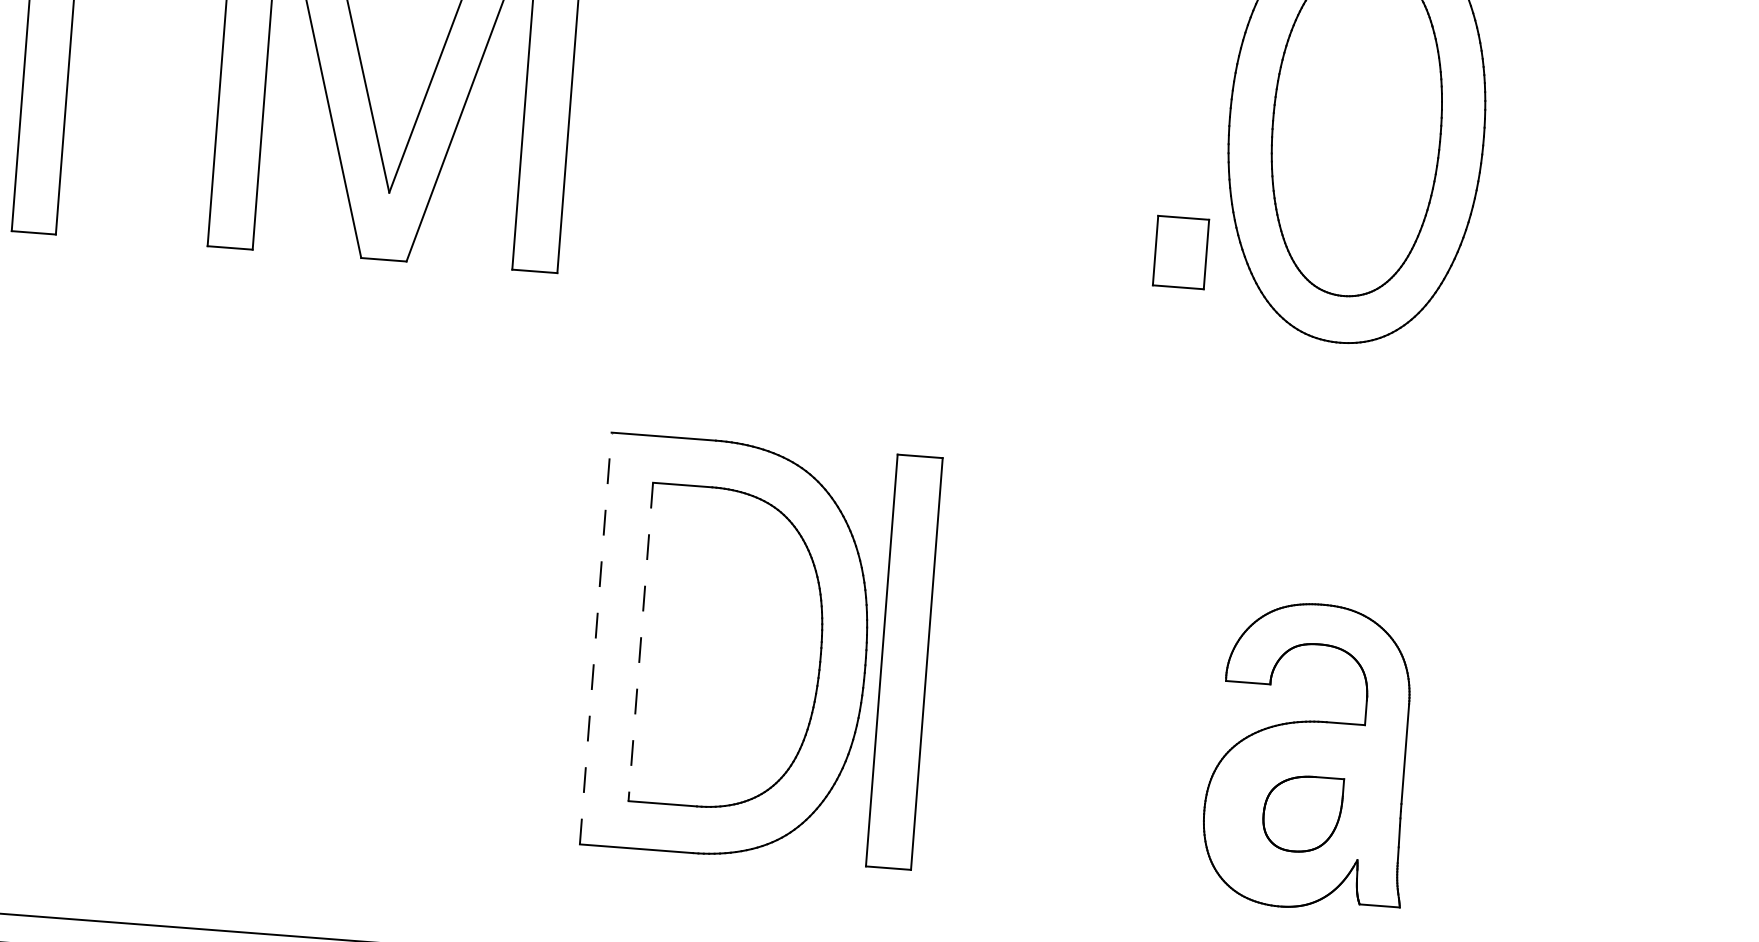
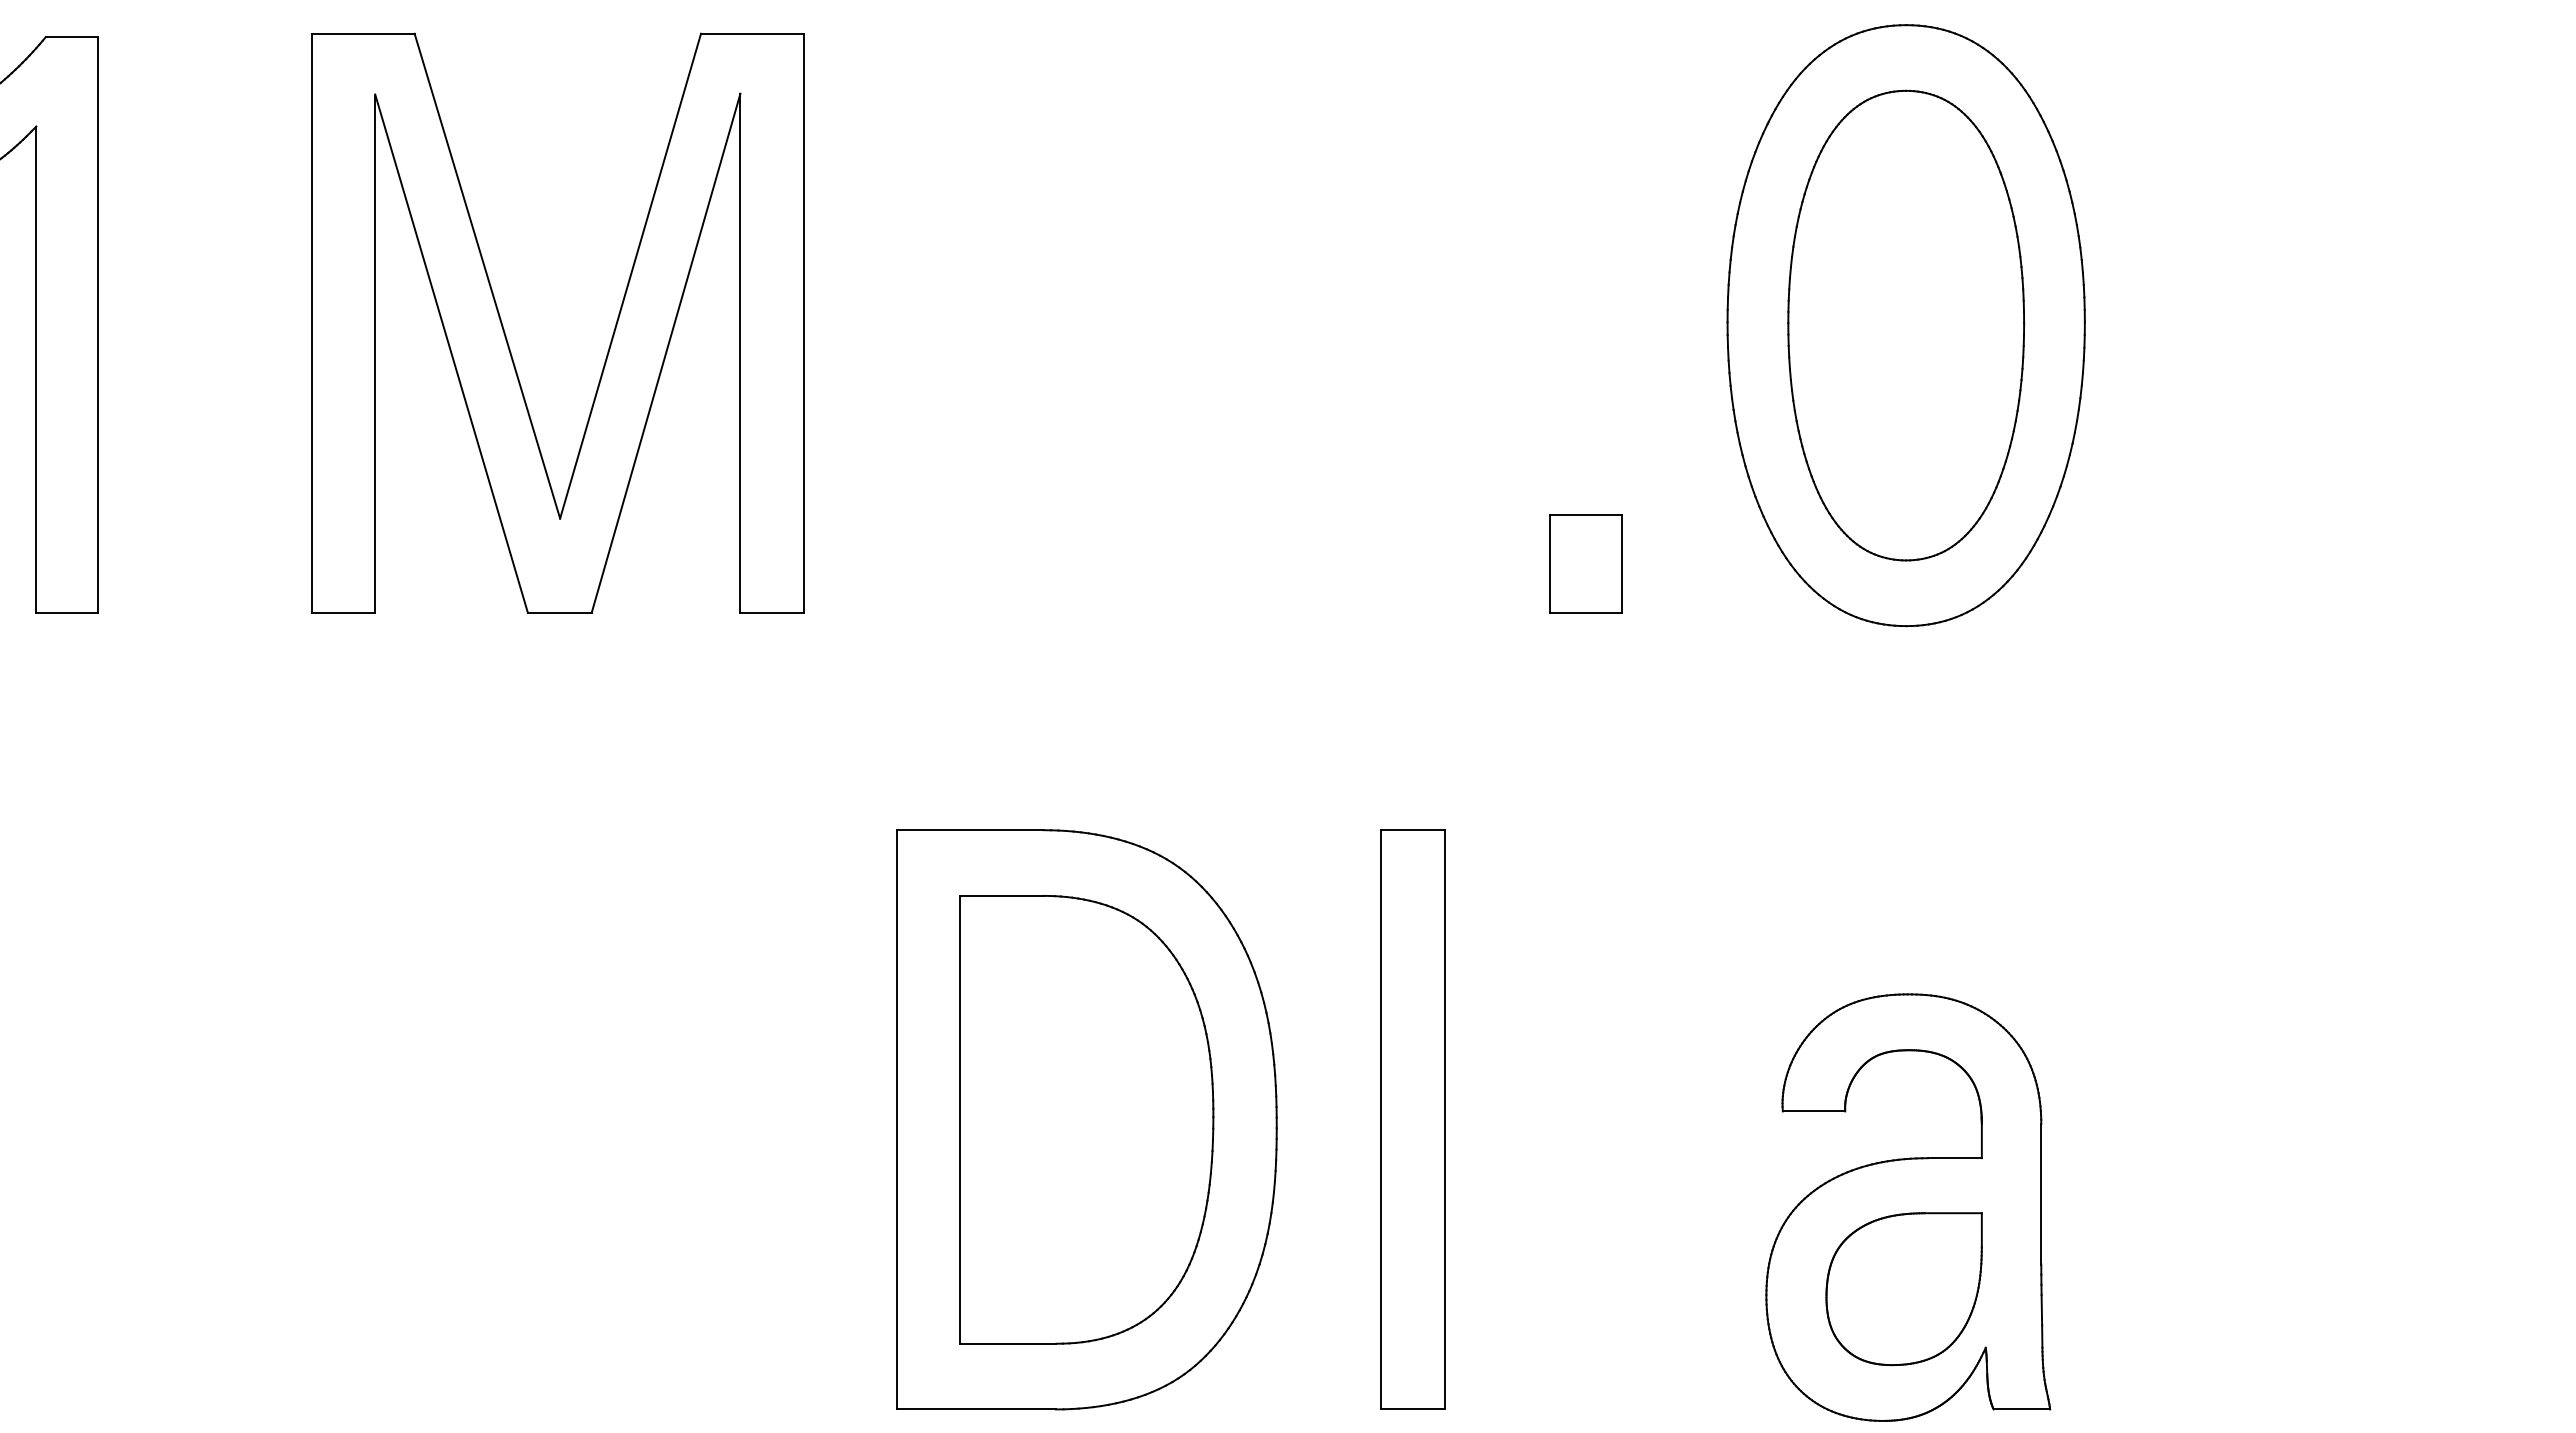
part: (1180, 252) -> (1585, 563), moved
line: (595, 638) -> (896, 1119), dashed -> solid
line: (641, 641) -> (960, 1119), dashed -> solid
part: (904, 662) -> (1412, 1119), moved
part: (1302, 814) -> (1903, 1289), size x1.43

